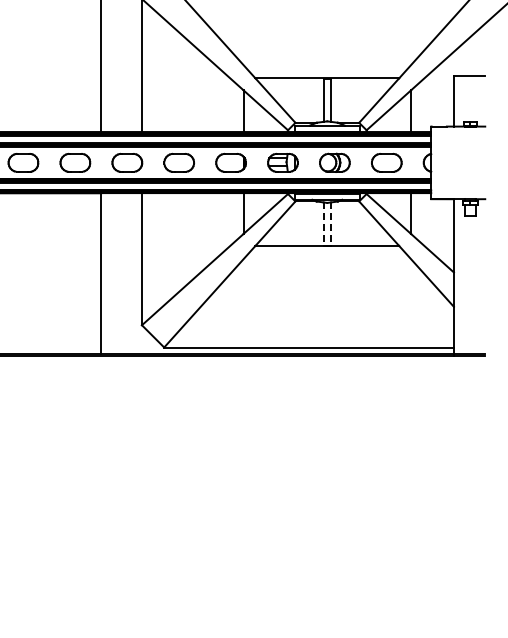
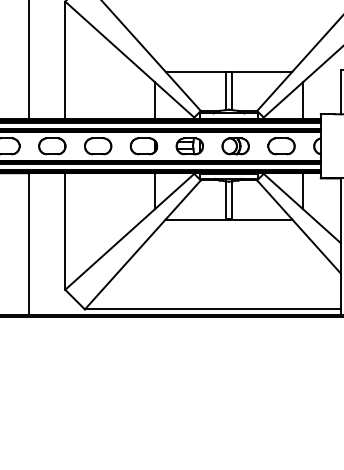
line: (323, 224) -> (225, 200), dashed -> solid
line: (331, 224) -> (232, 200), dashed -> solid

